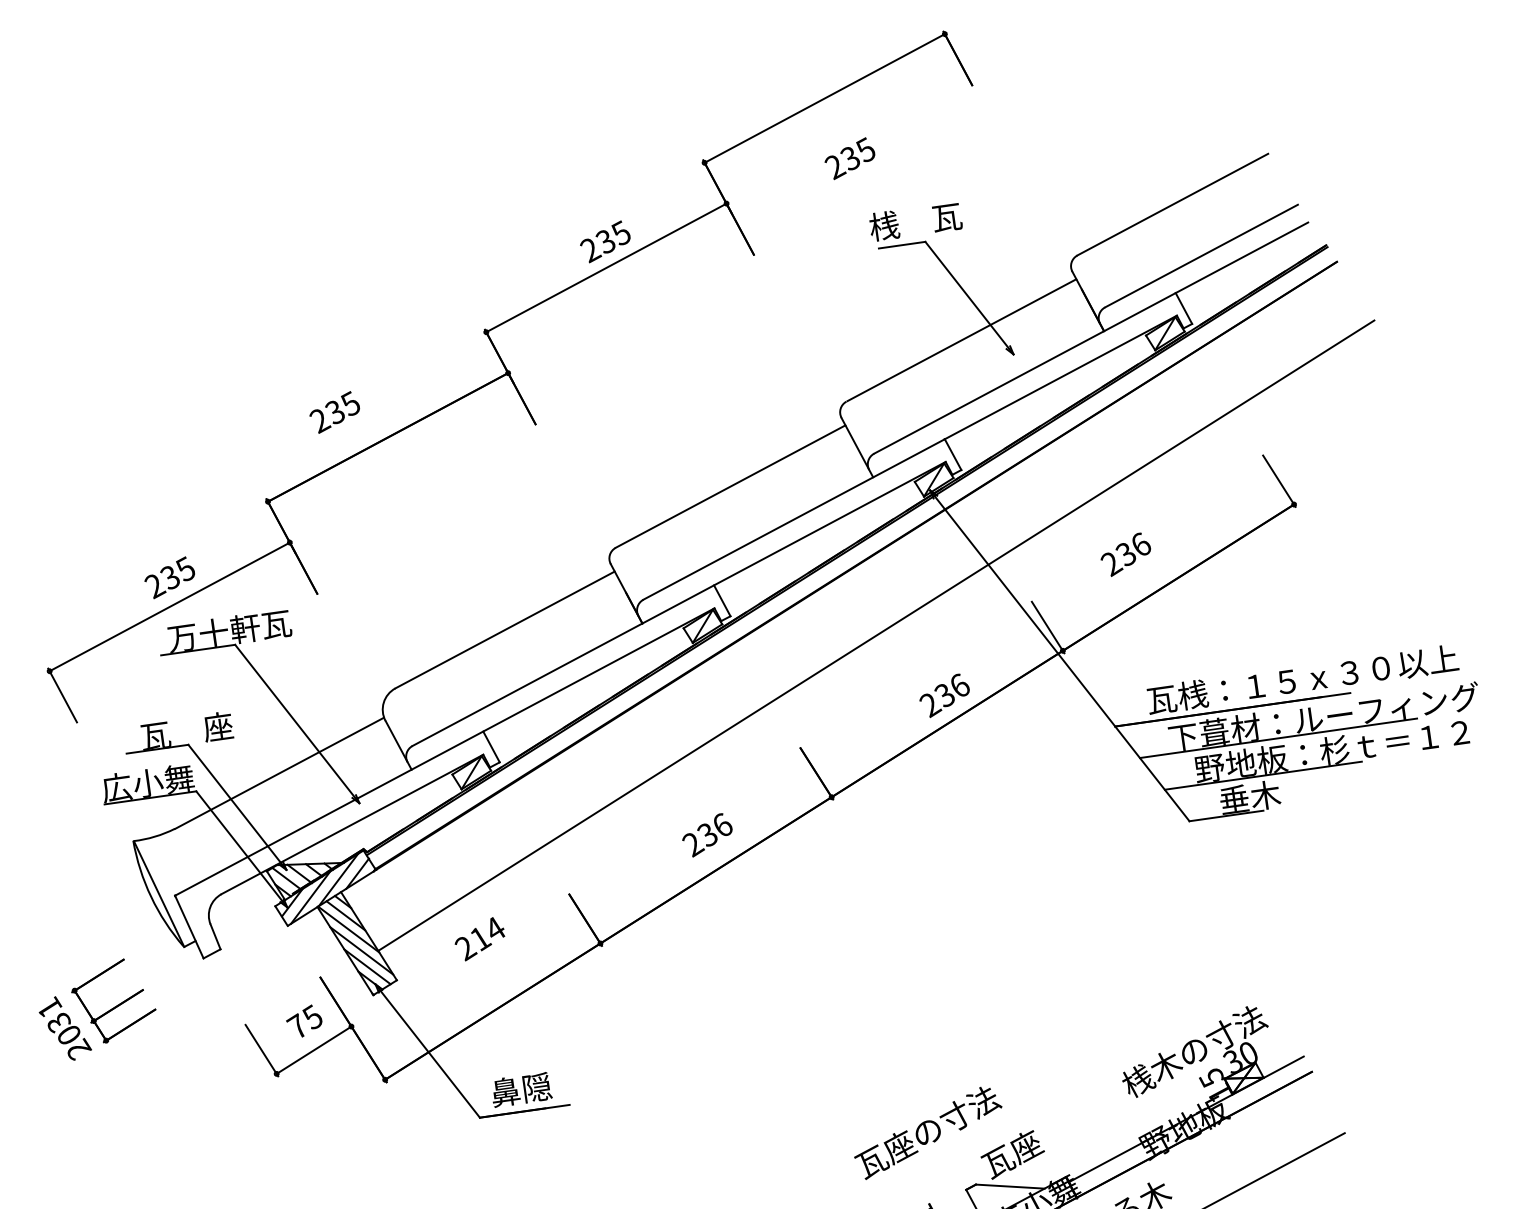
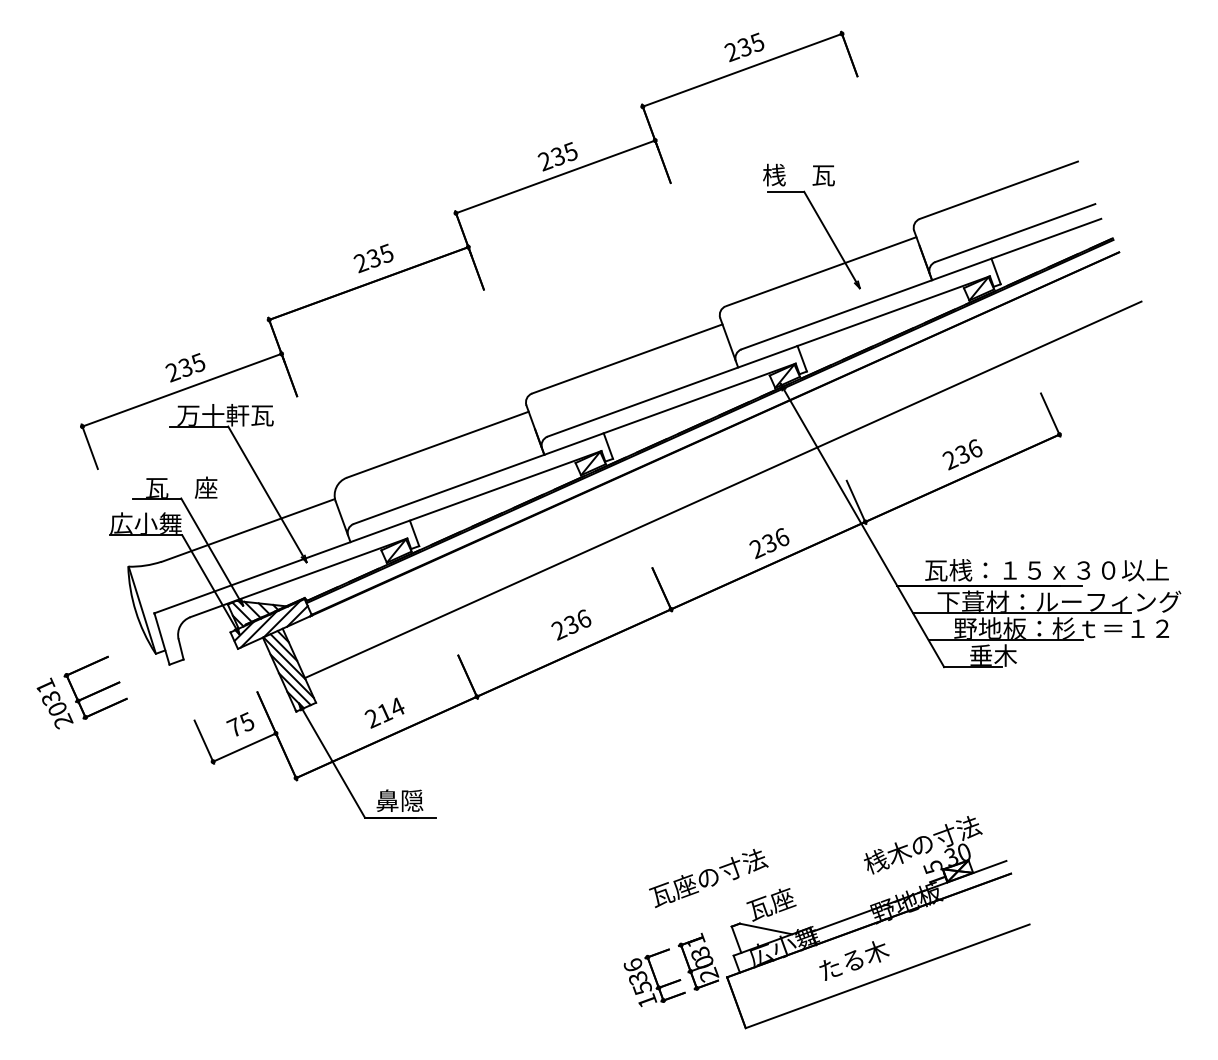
text: (850, 158) -> (744, 47), moved
text: (334, 412) -> (373, 258), moved
text: (1125, 554) -> (962, 454), moved
text: (479, 938) -> (384, 712), moved

